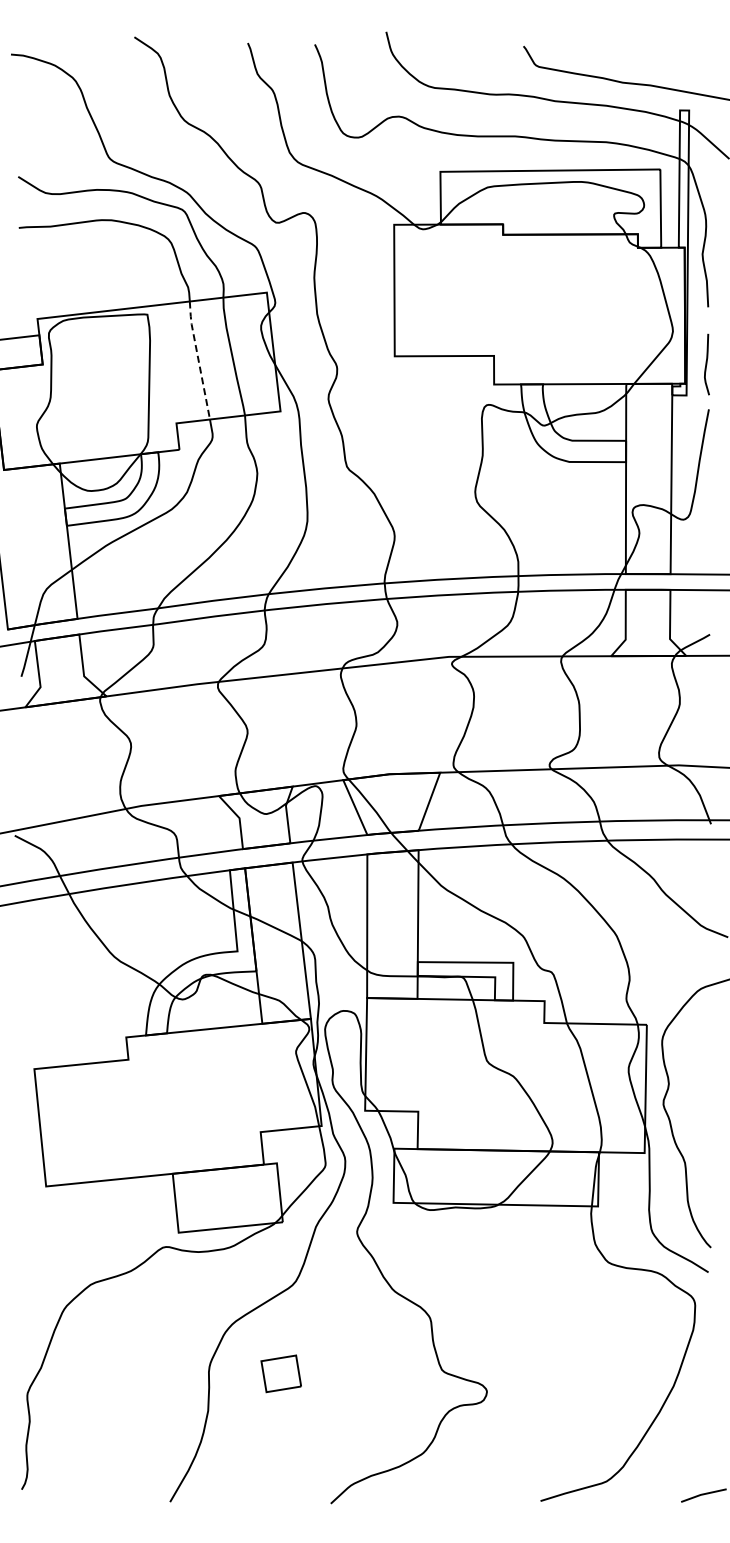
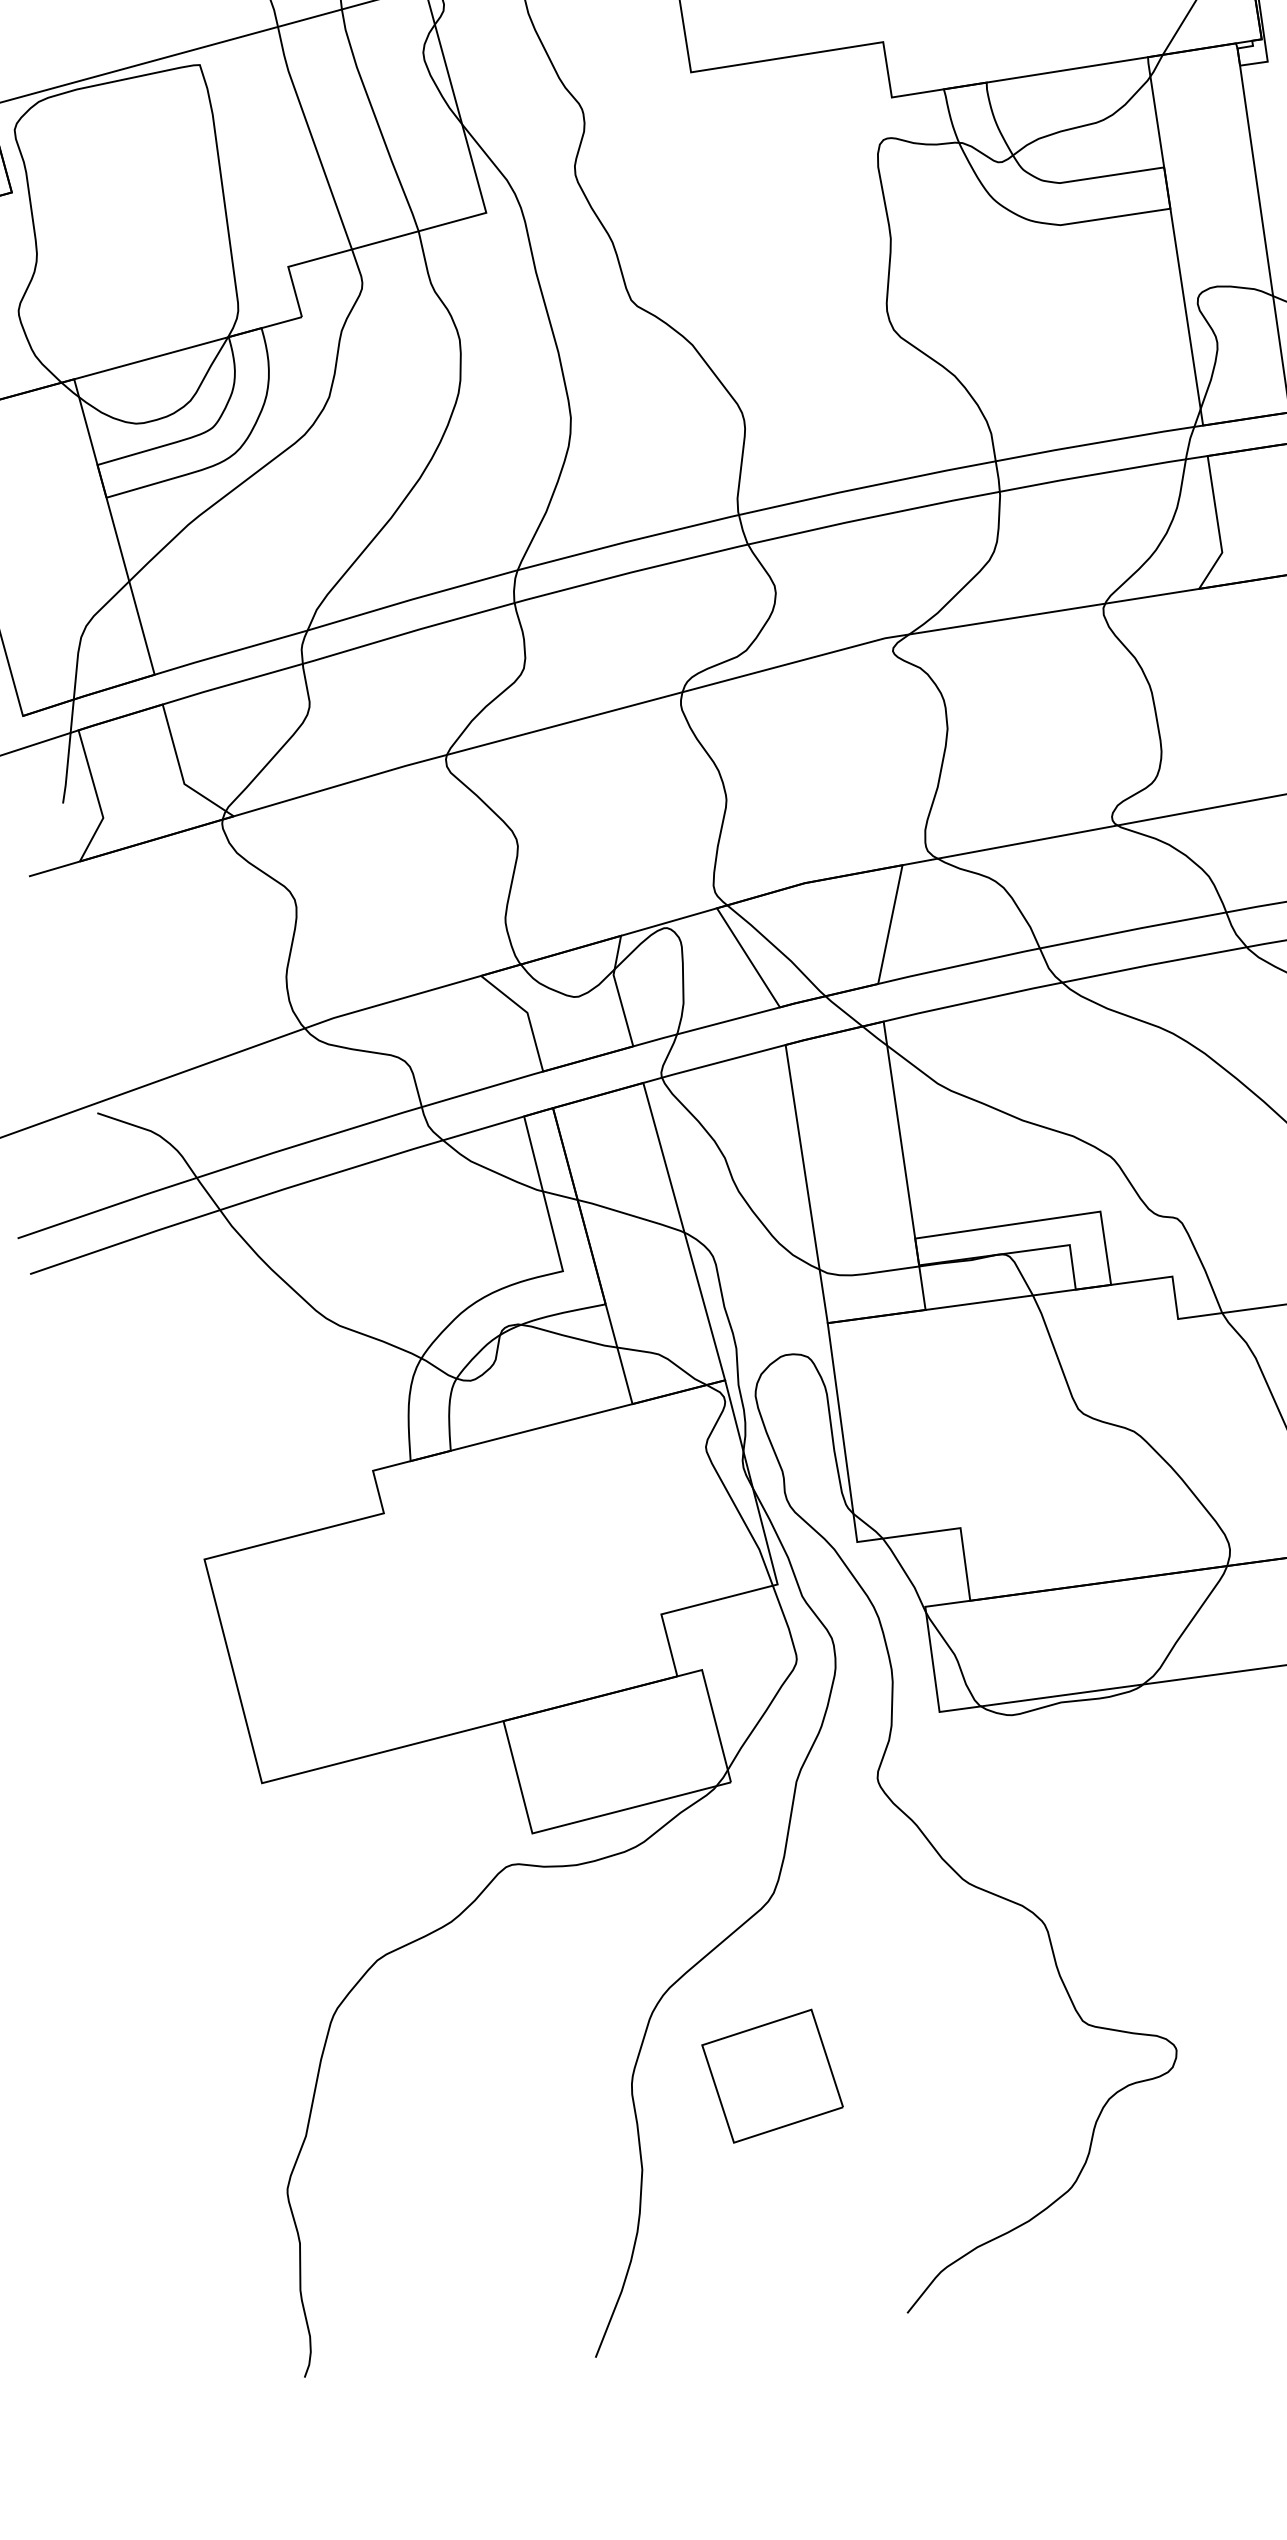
line: (198, 359) -> (311, 136), dashed -> solid
part: (281, 1373) -> (773, 2075), size x1.67

